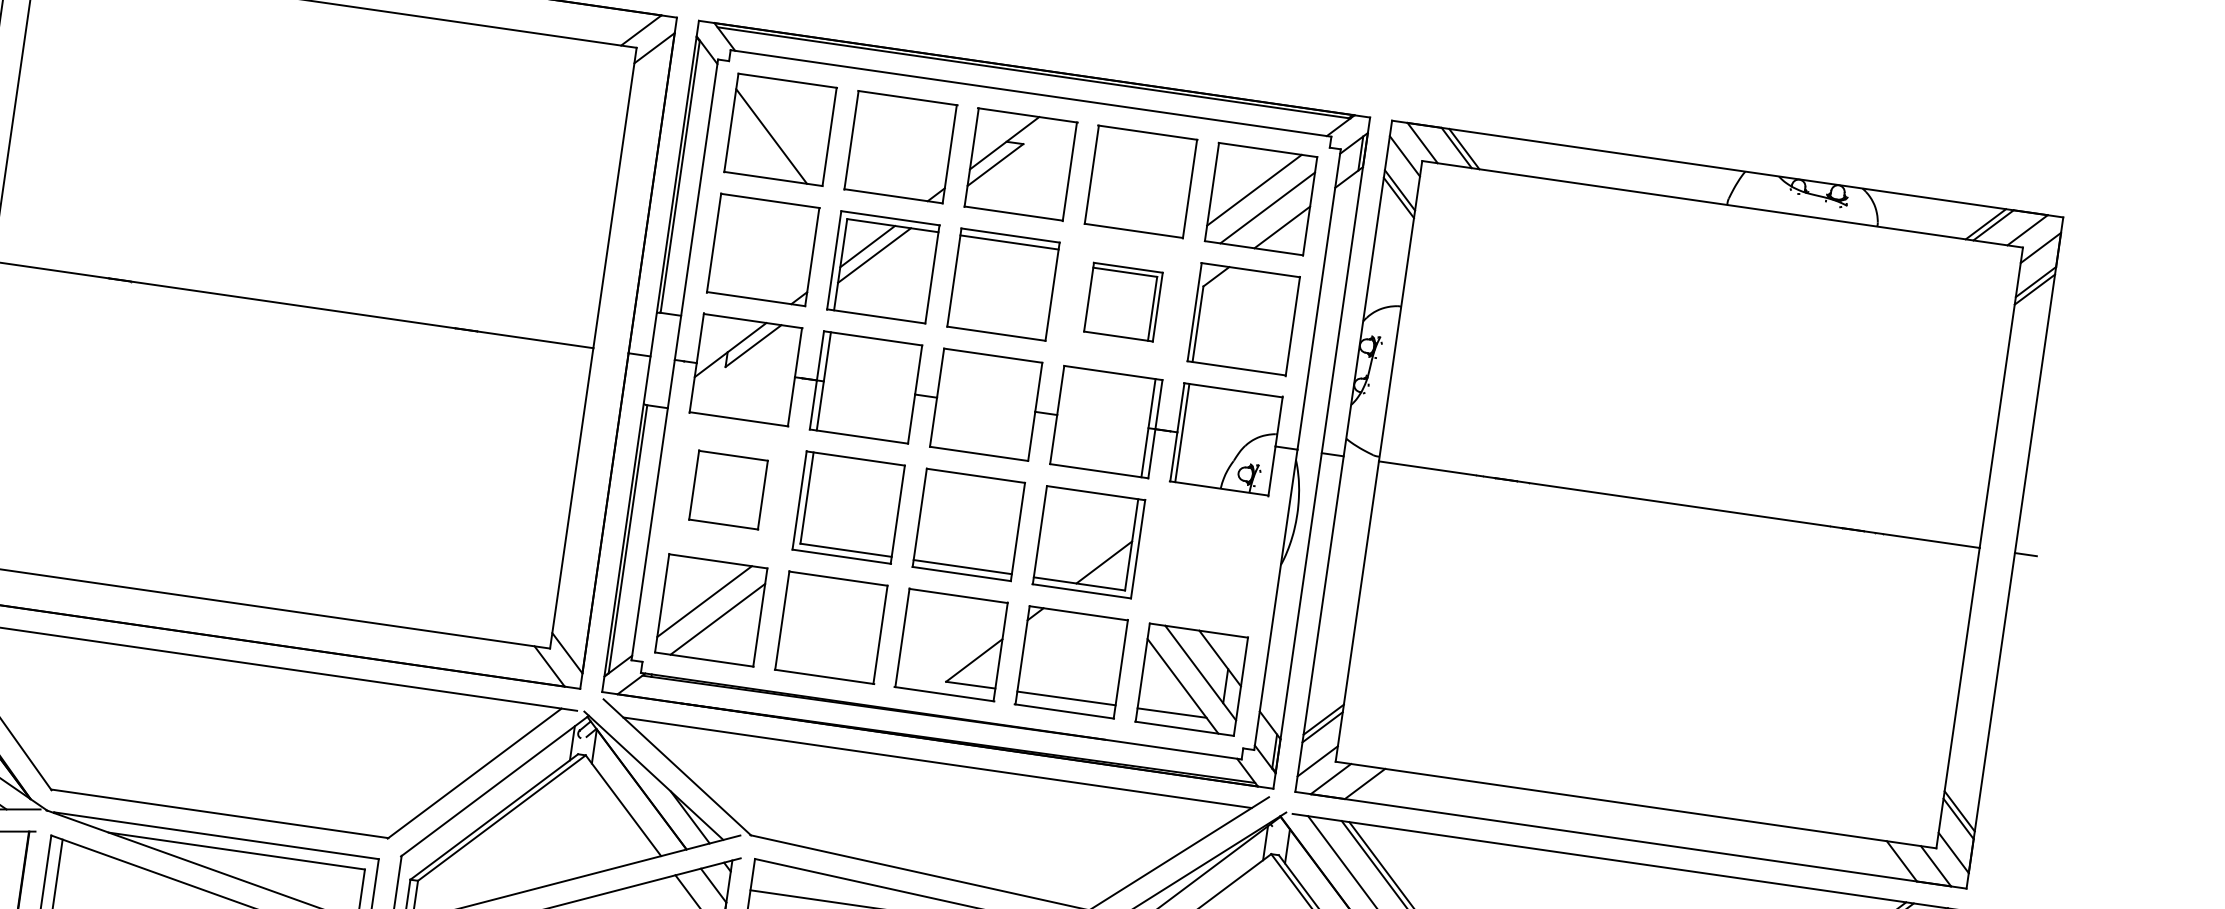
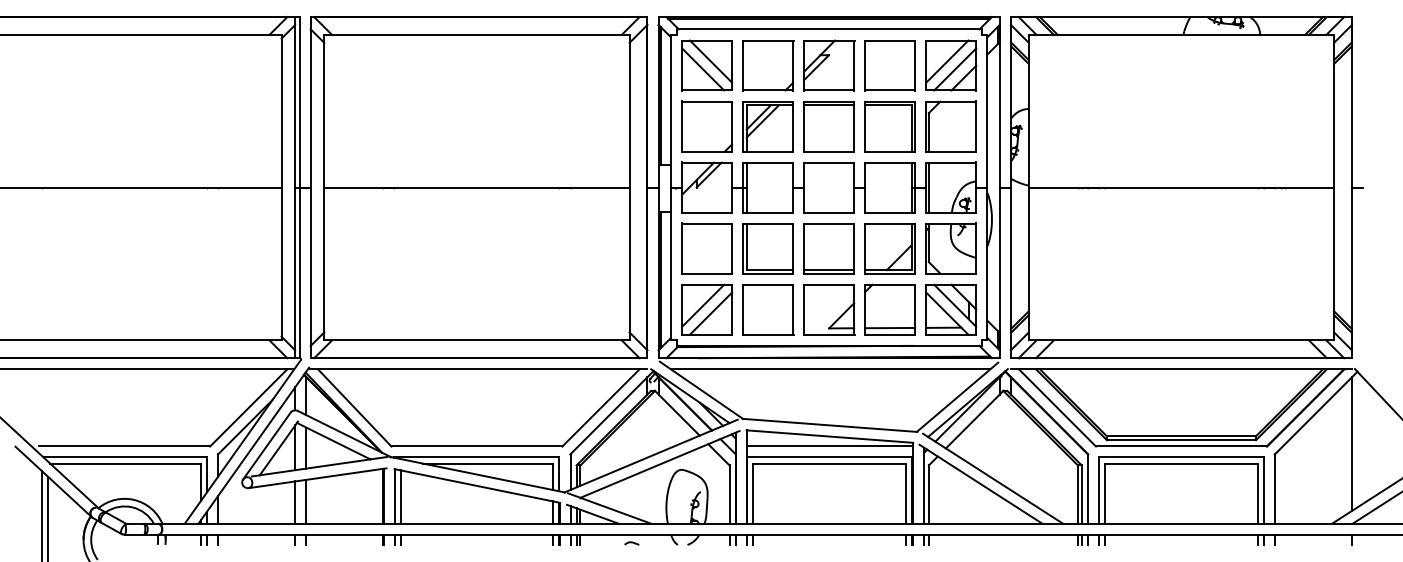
line: (788, 122) -> (710, 61), added
part: (1122, 301) -> (889, 126), size x1.43
part: (727, 489) -> (706, 248), size x1.43
part: (1207, 558) -> (950, 248), added

